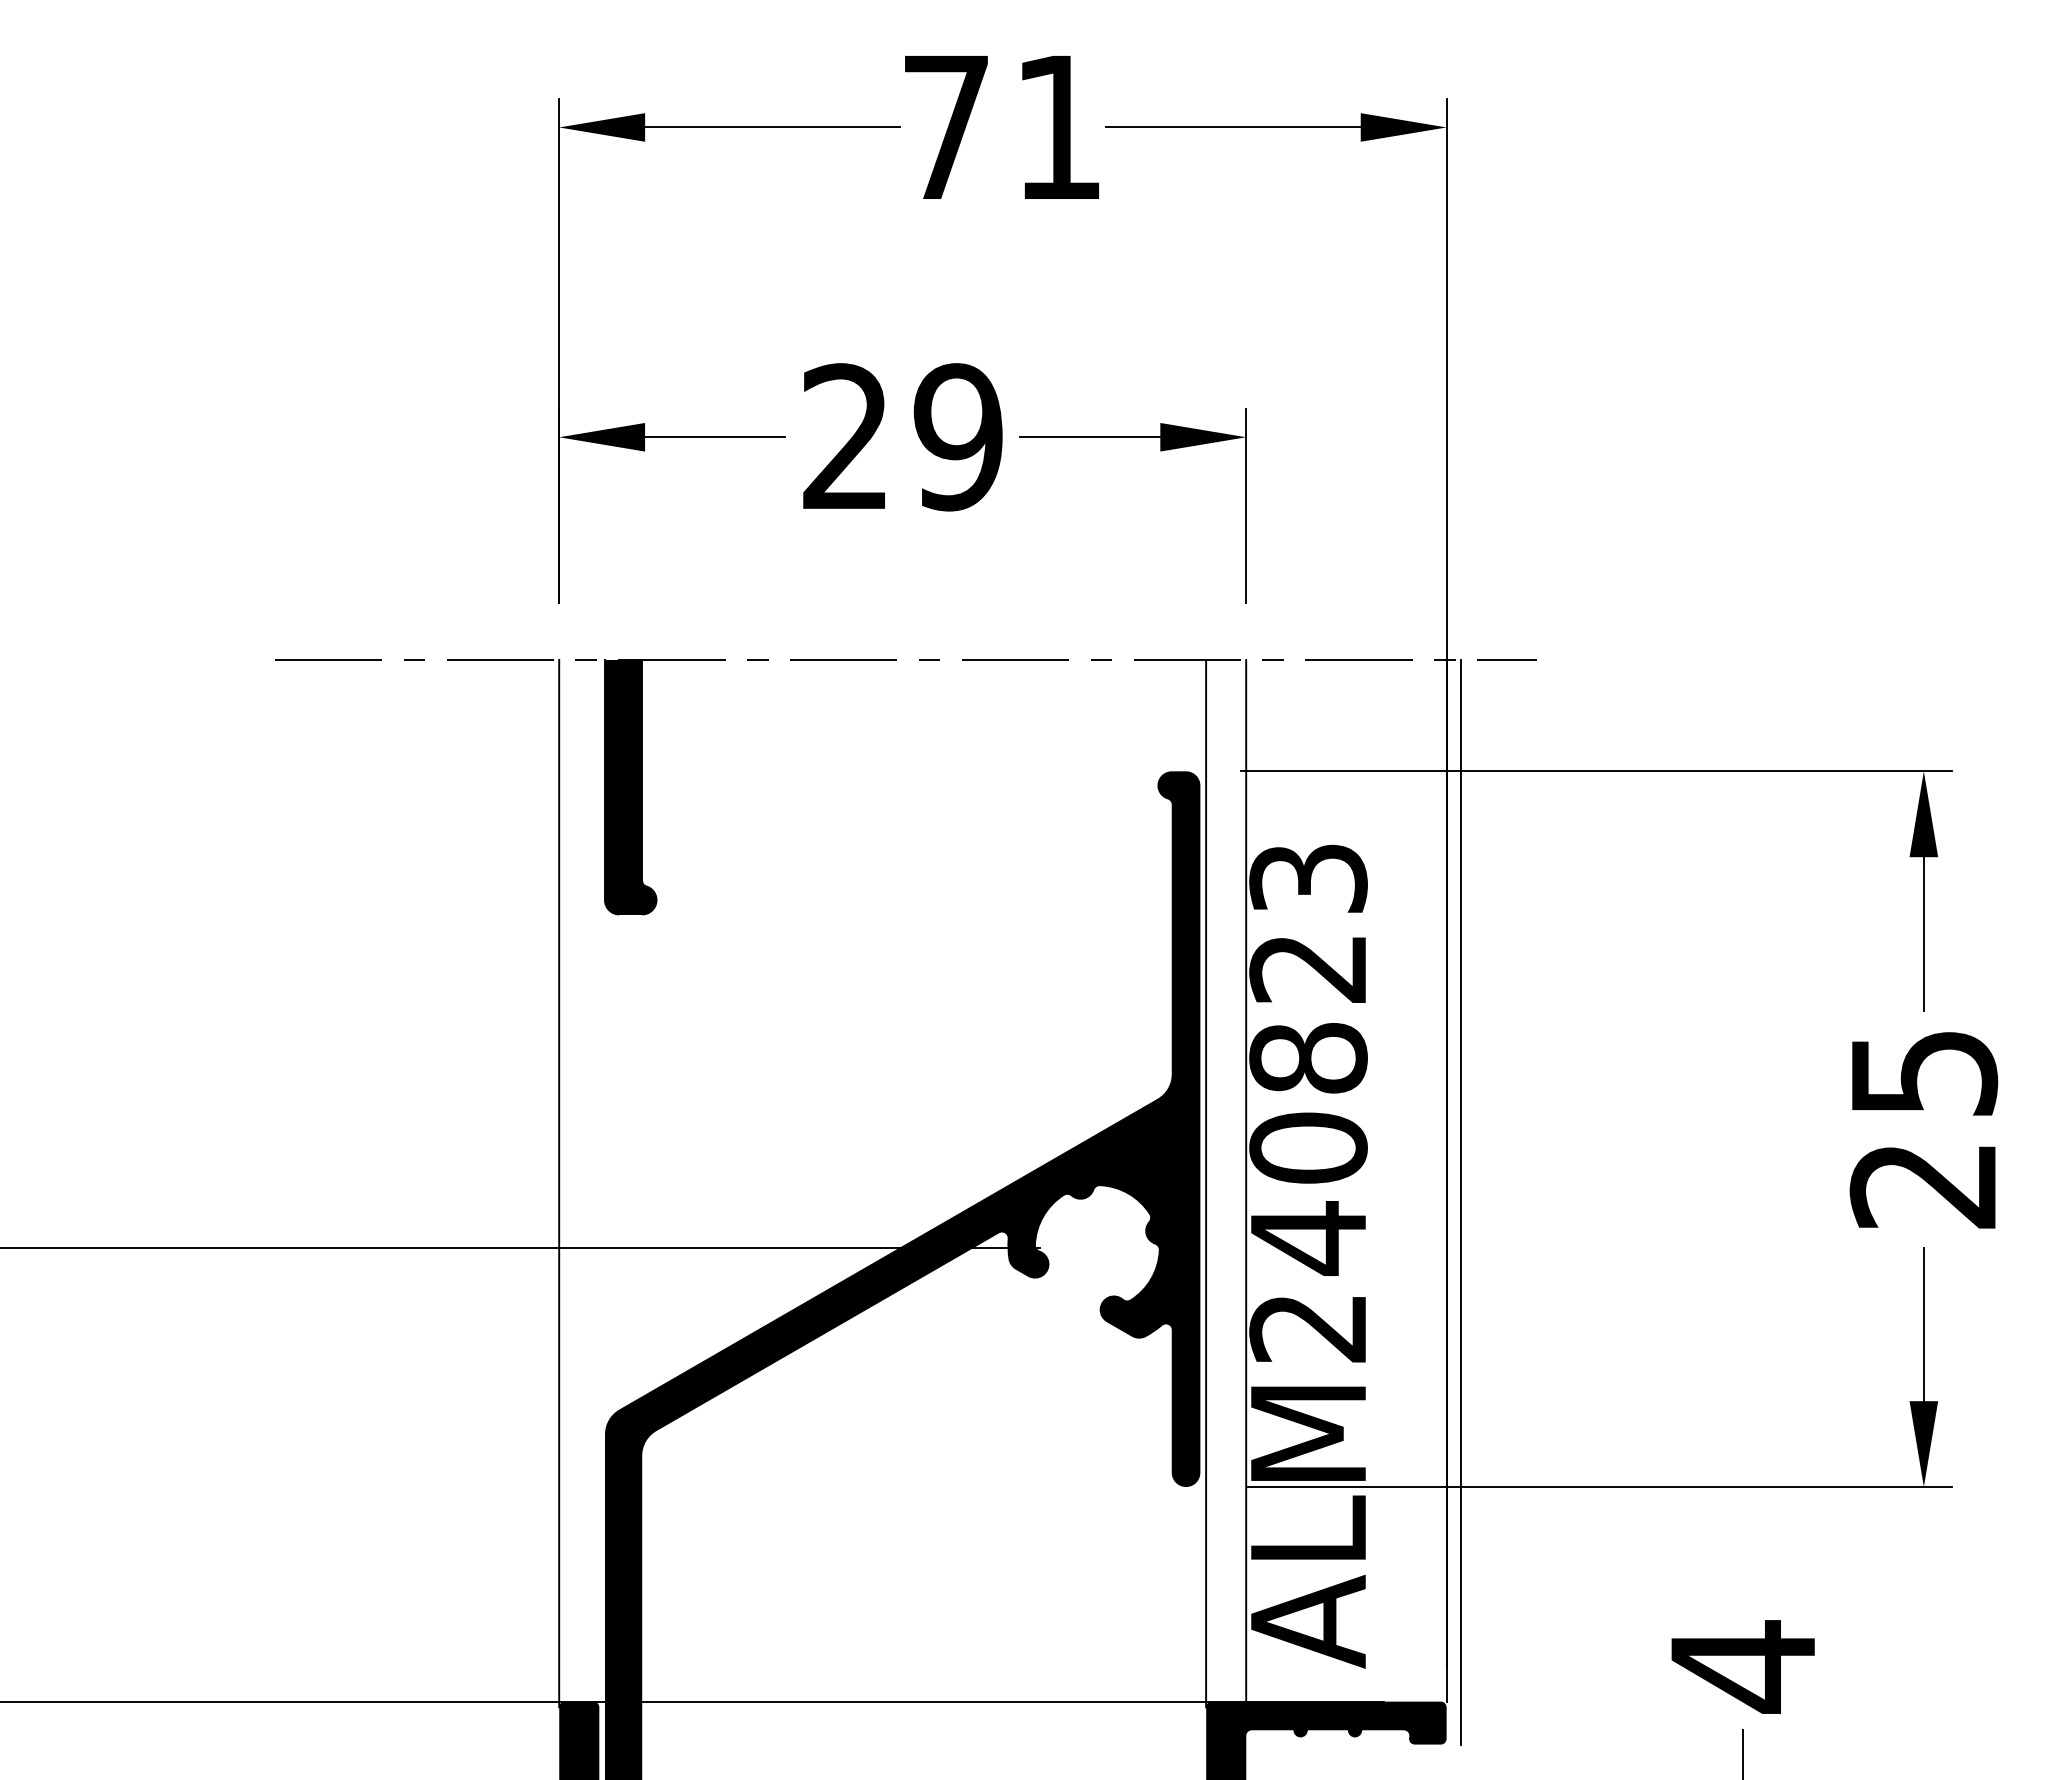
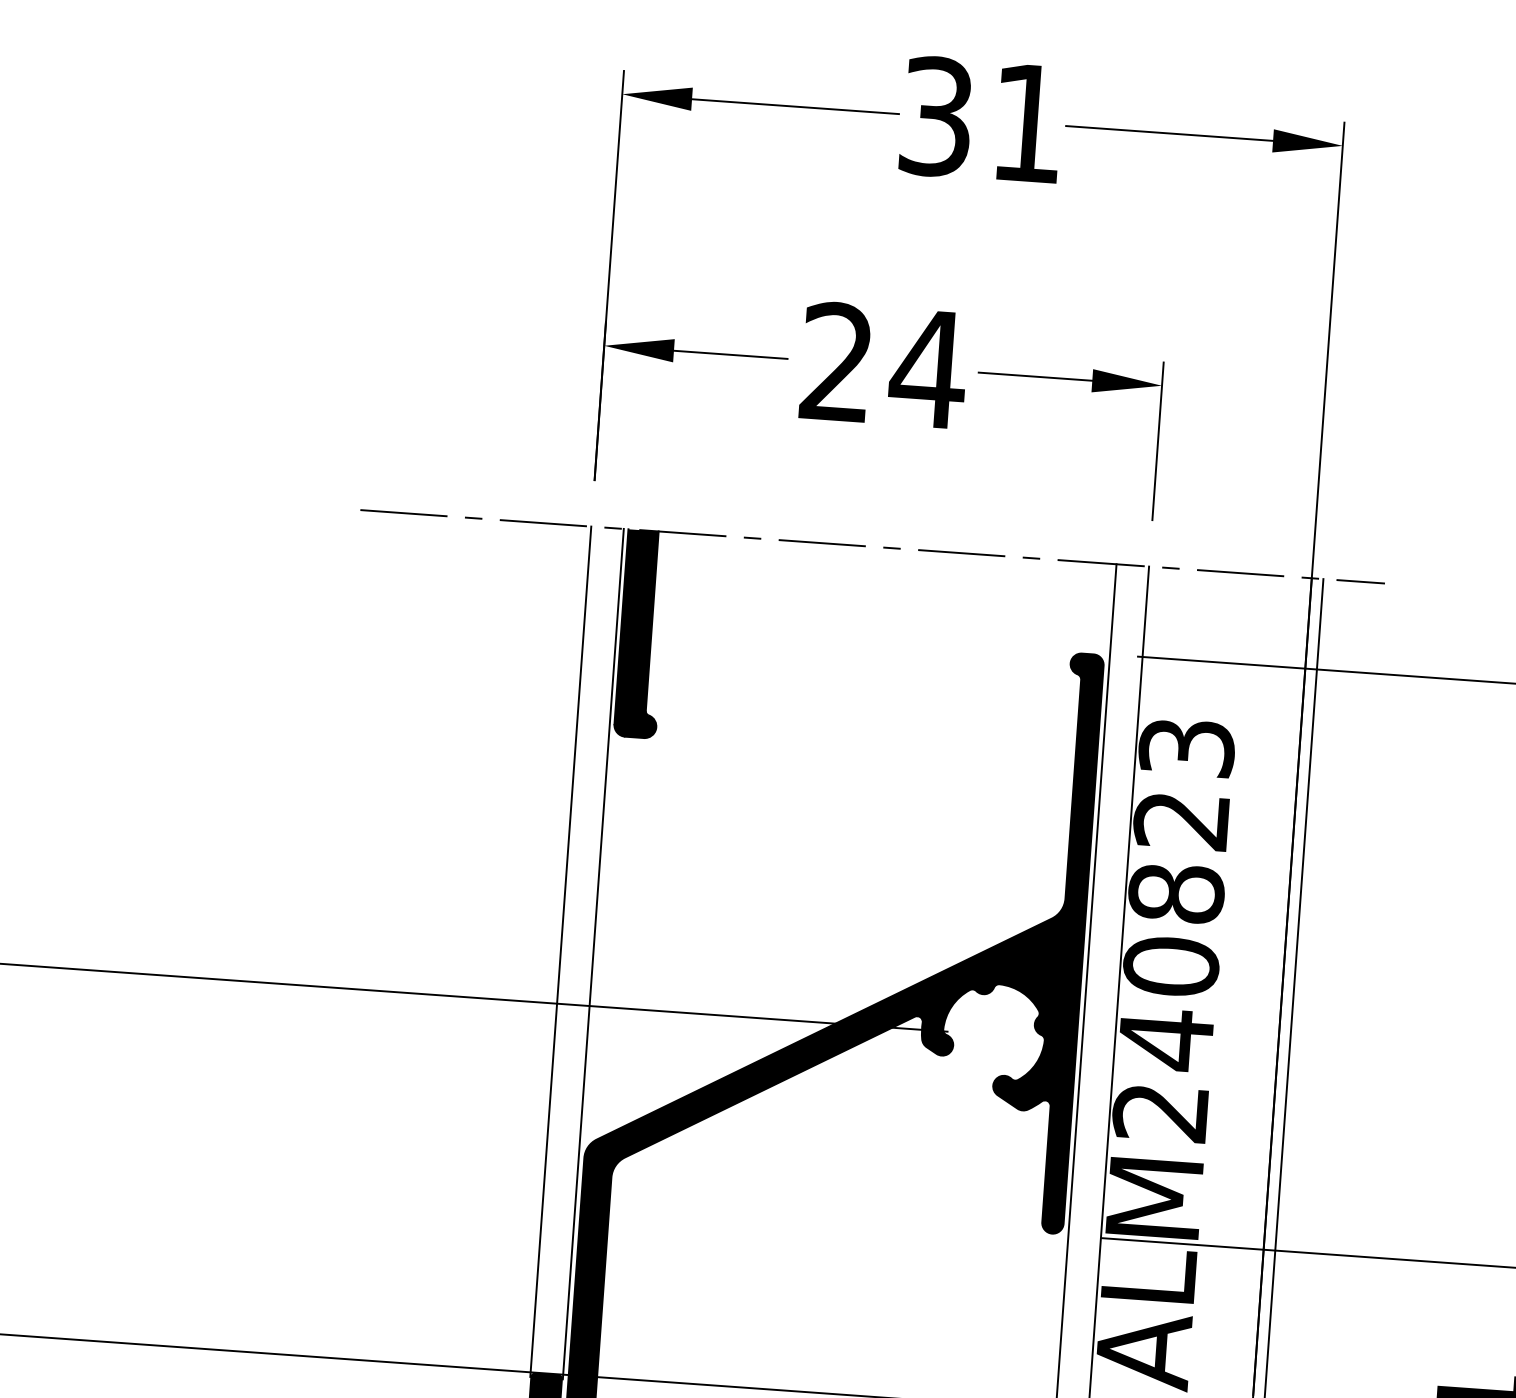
text: (946, 127) -> (936, 116), 71 -> 31
text: (958, 437) -> (928, 369), 29 -> 24
line: (599, 1183) -> (593, 953), added

